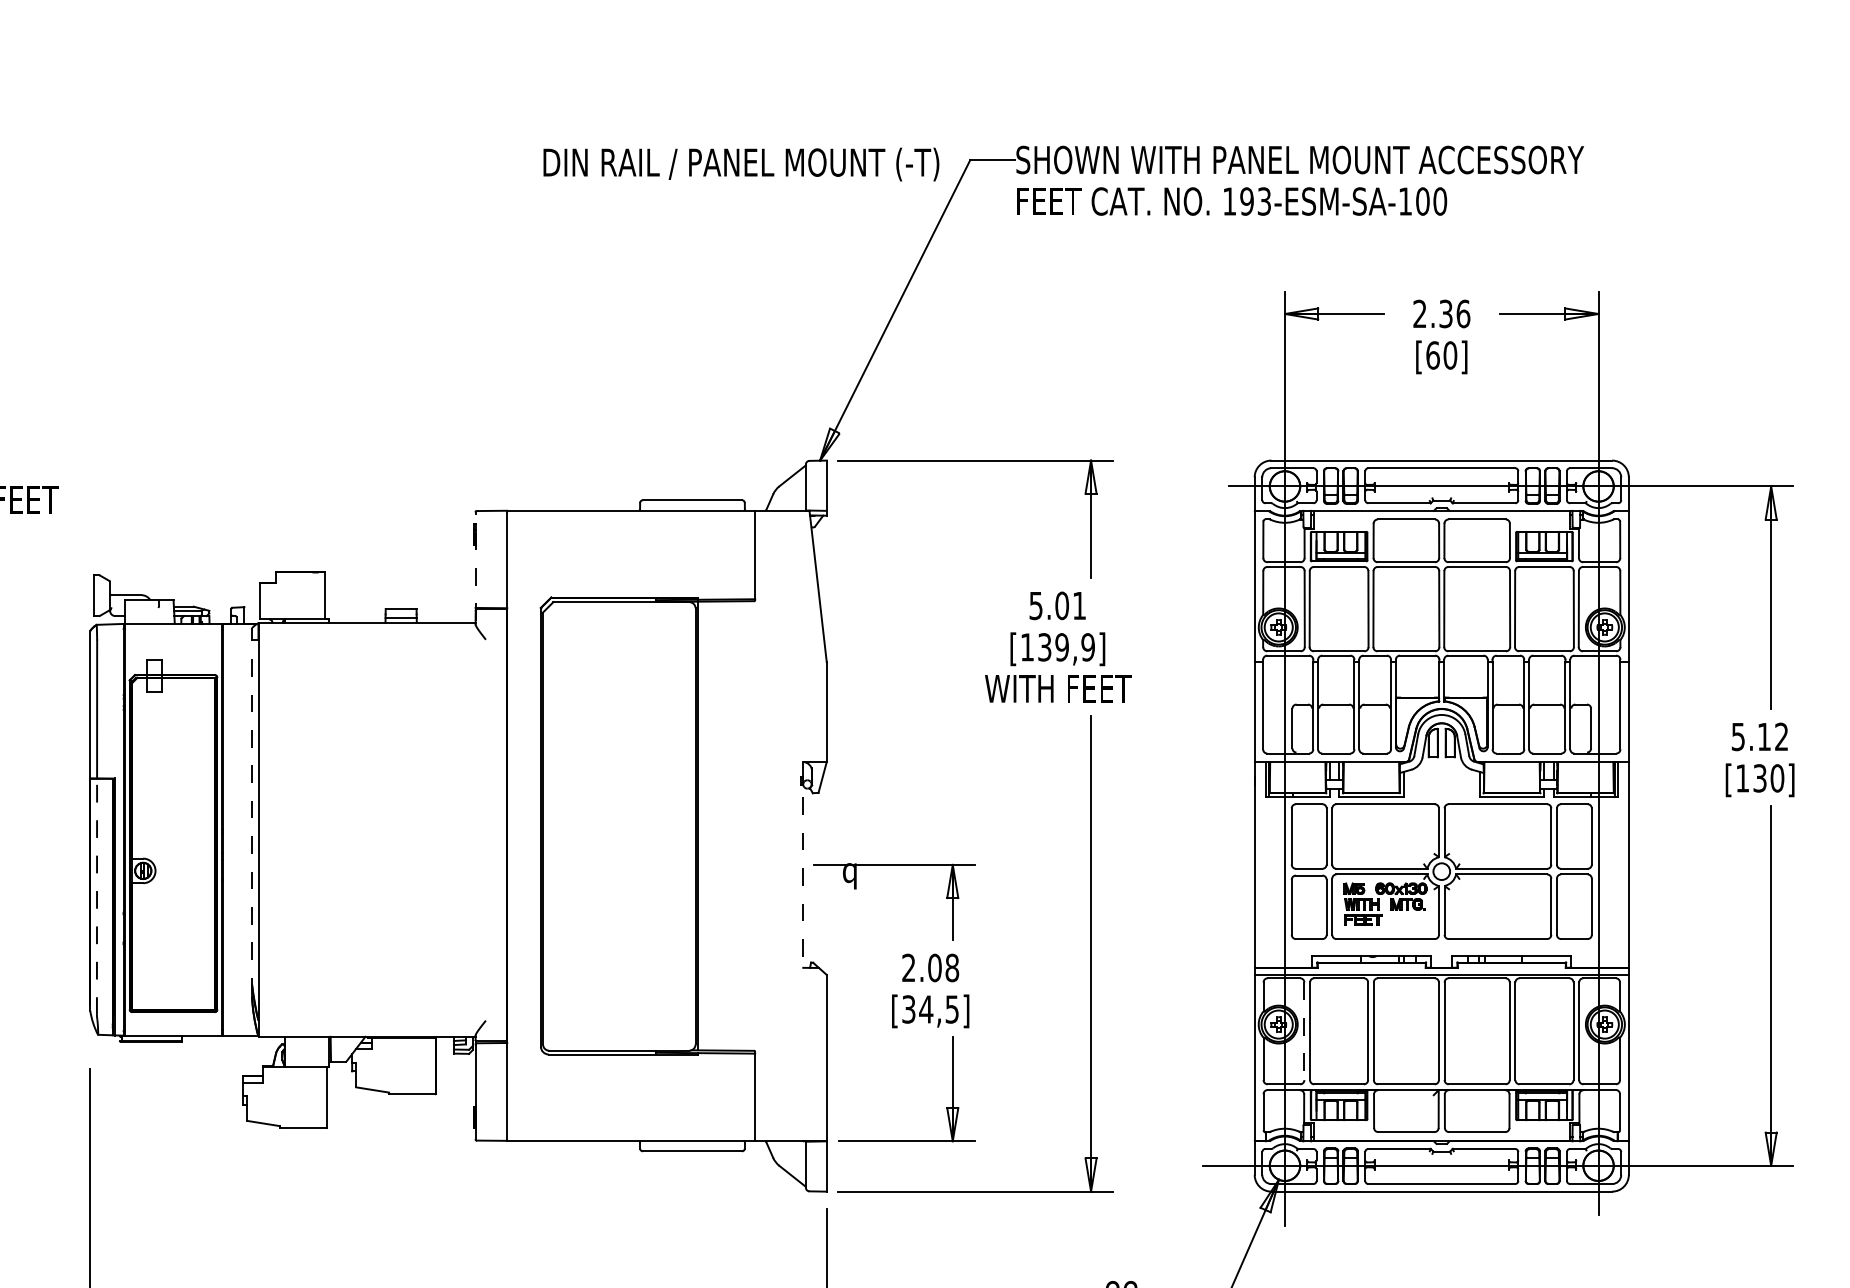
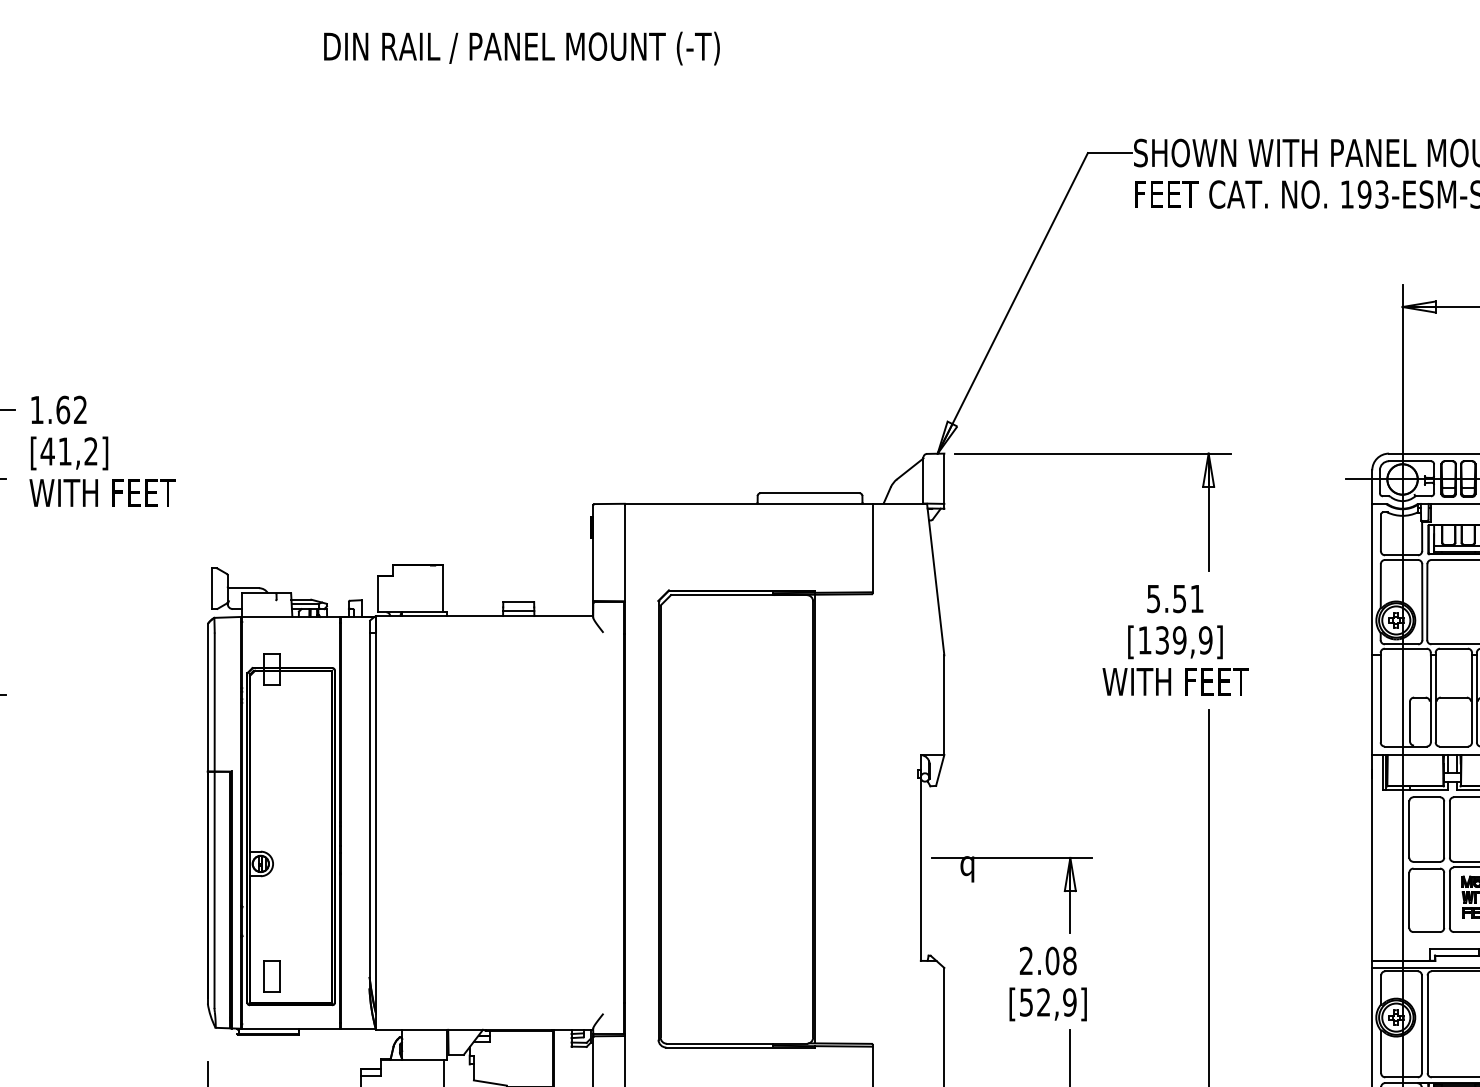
text: (741, 164) -> (522, 48), moved
line: (475, 566) -> (593, 559), dashed -> solid
text: (1061, 605) -> (1179, 598), 5.01 -> 5.51
line: (251, 811) -> (369, 804), dashed -> solid
line: (803, 864) -> (921, 857), dashed -> solid
line: (97, 896) -> (215, 889), dashed -> solid
part: (154, 983) -> (272, 976), added
text: (931, 1009) -> (1049, 1002), [34,5] -> [52,9]
line: (1304, 1031) -> (1422, 1024), dashed -> solid

